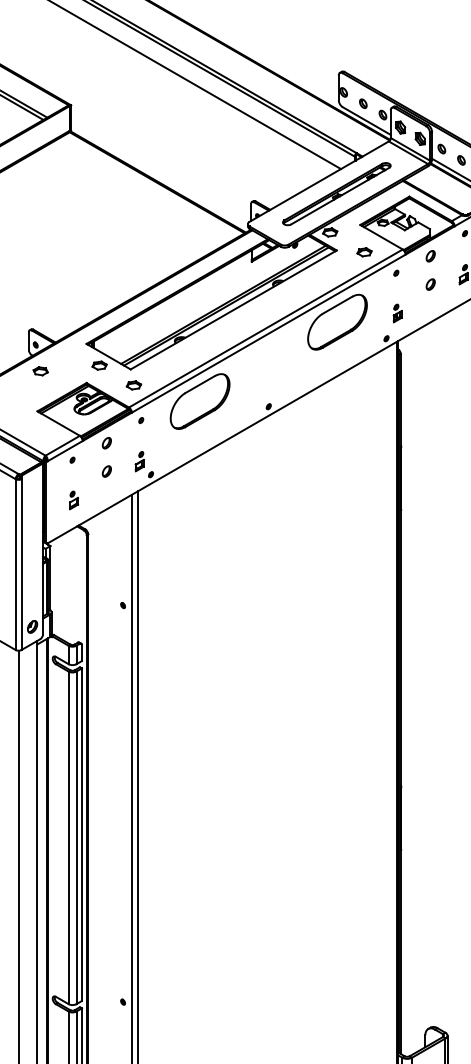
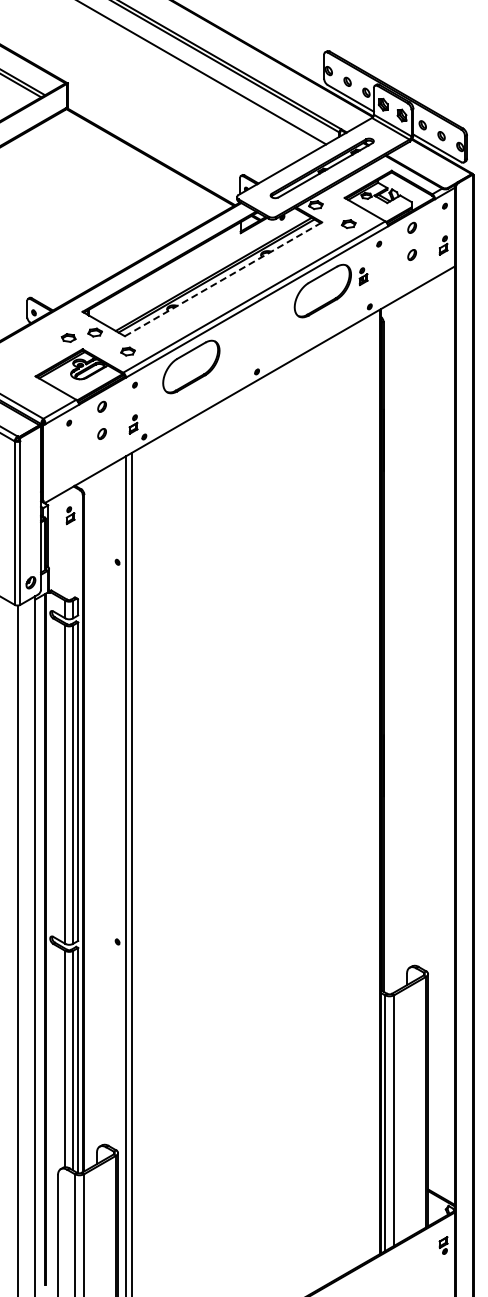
line: (233, 310) -> (223, 279), solid -> dashed
part: (397, 313) -> (363, 276), moved
part: (40, 370) -> (68, 337), moved
part: (73, 500) -> (70, 515), moved

